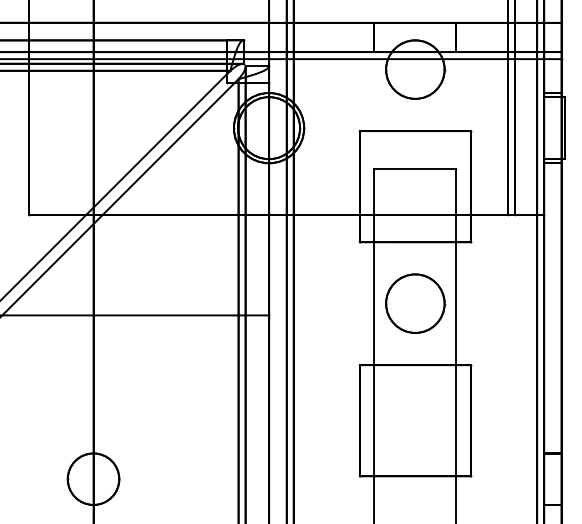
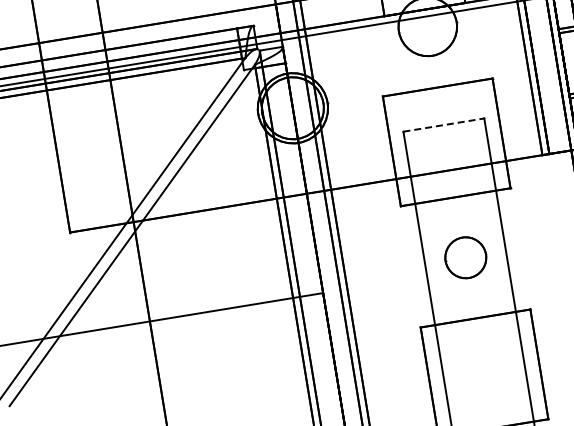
line: (415, 169) -> (444, 125), solid -> dashed
part: (415, 303) -> (465, 257), size x0.7

